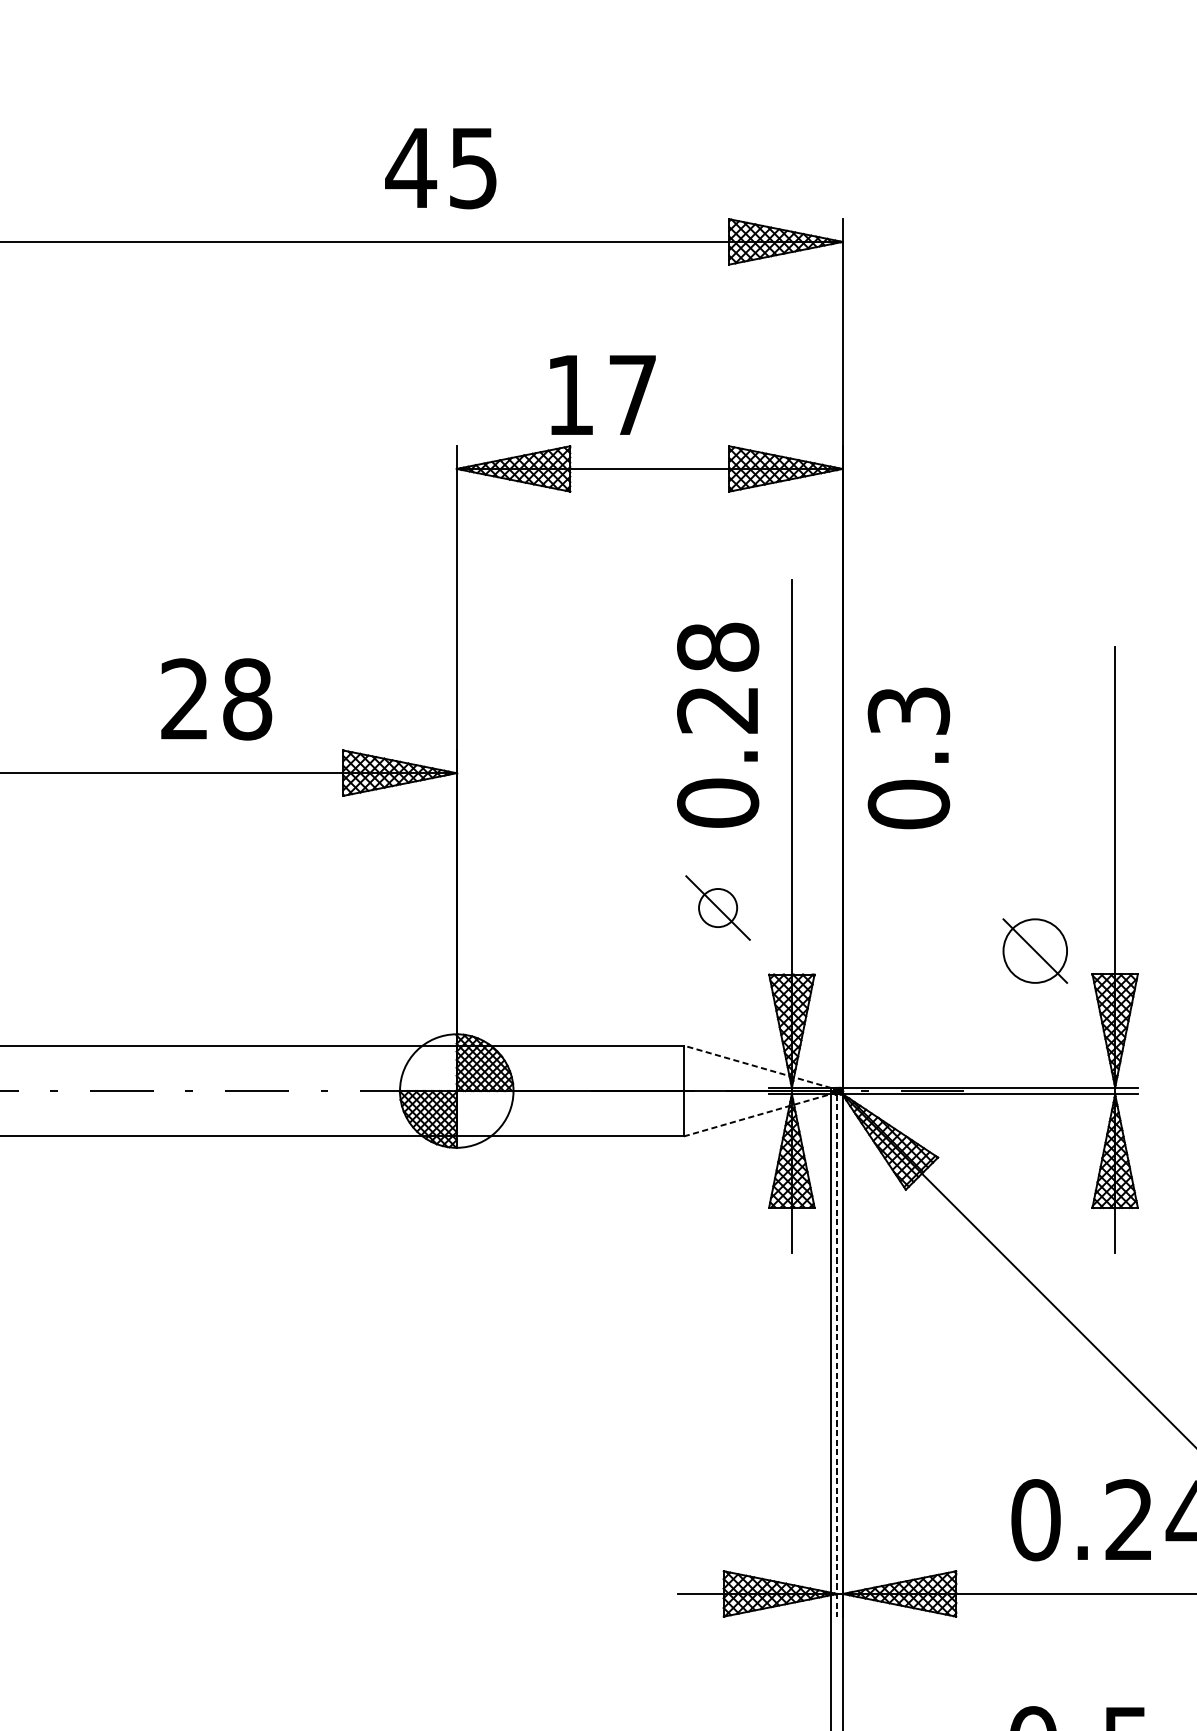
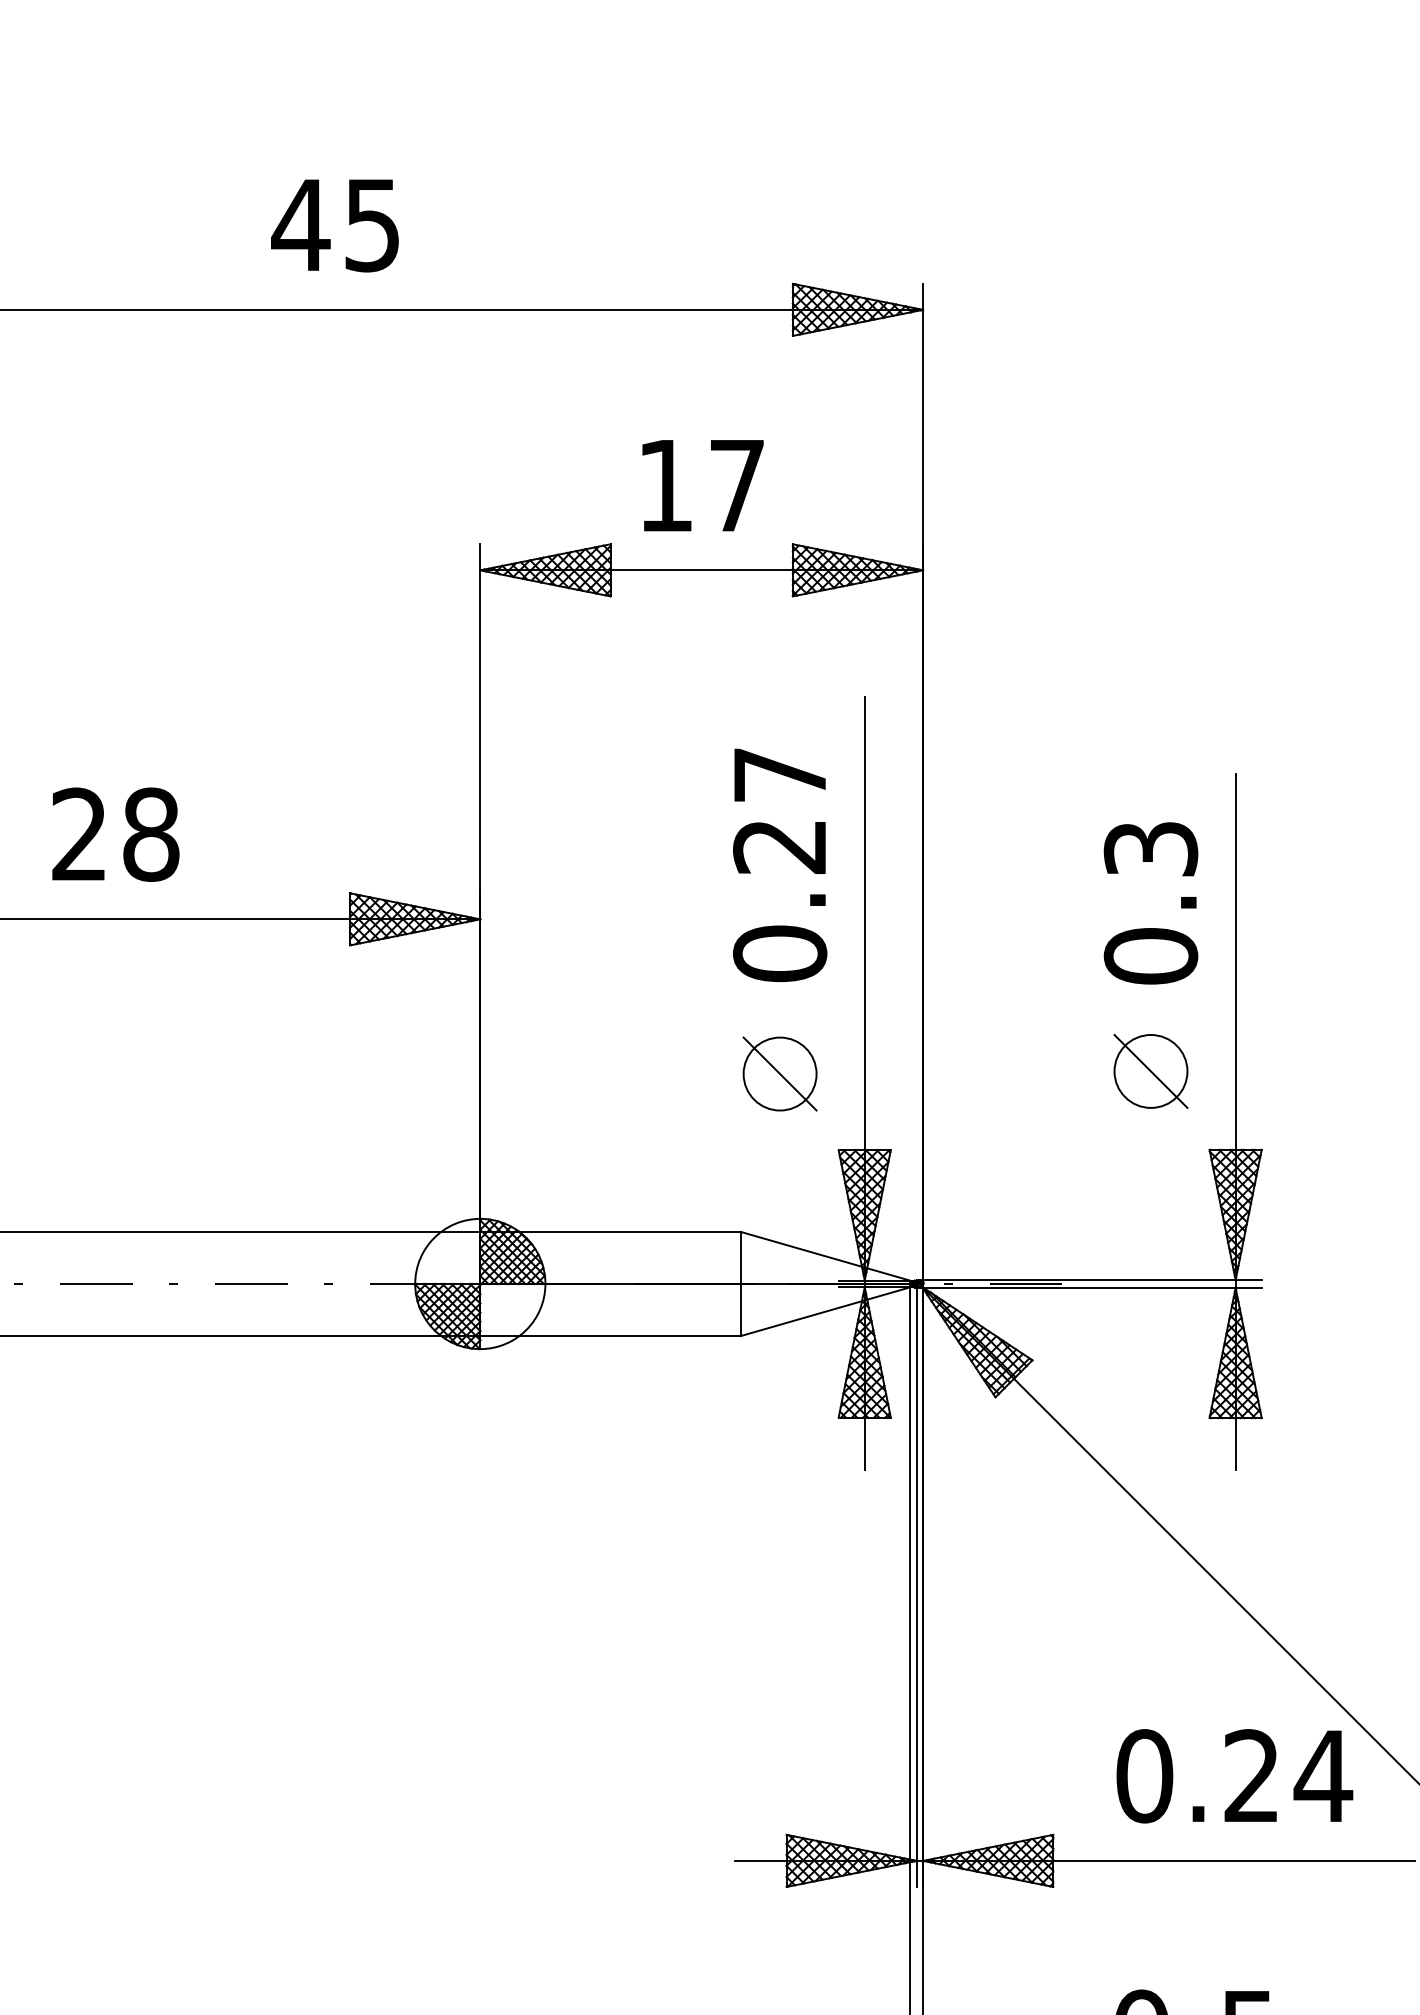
text: (440, 168) -> (334, 225), moved
text: (602, 395) -> (702, 485), moved
text: (717, 646) -> (779, 774), 0.28 -> 0.27
text: (216, 699) -> (115, 834), moved
text: (908, 758) -> (1150, 903), moved
circle: (717, 907) -> (779, 1073), size x1.67
part: (1034, 950) -> (1150, 1070), moved
line: (756, 1067) -> (824, 1256), dashed -> solid
line: (757, 1115) -> (825, 1311), dashed -> solid
line: (836, 1355) -> (916, 1587), dashed -> solid

